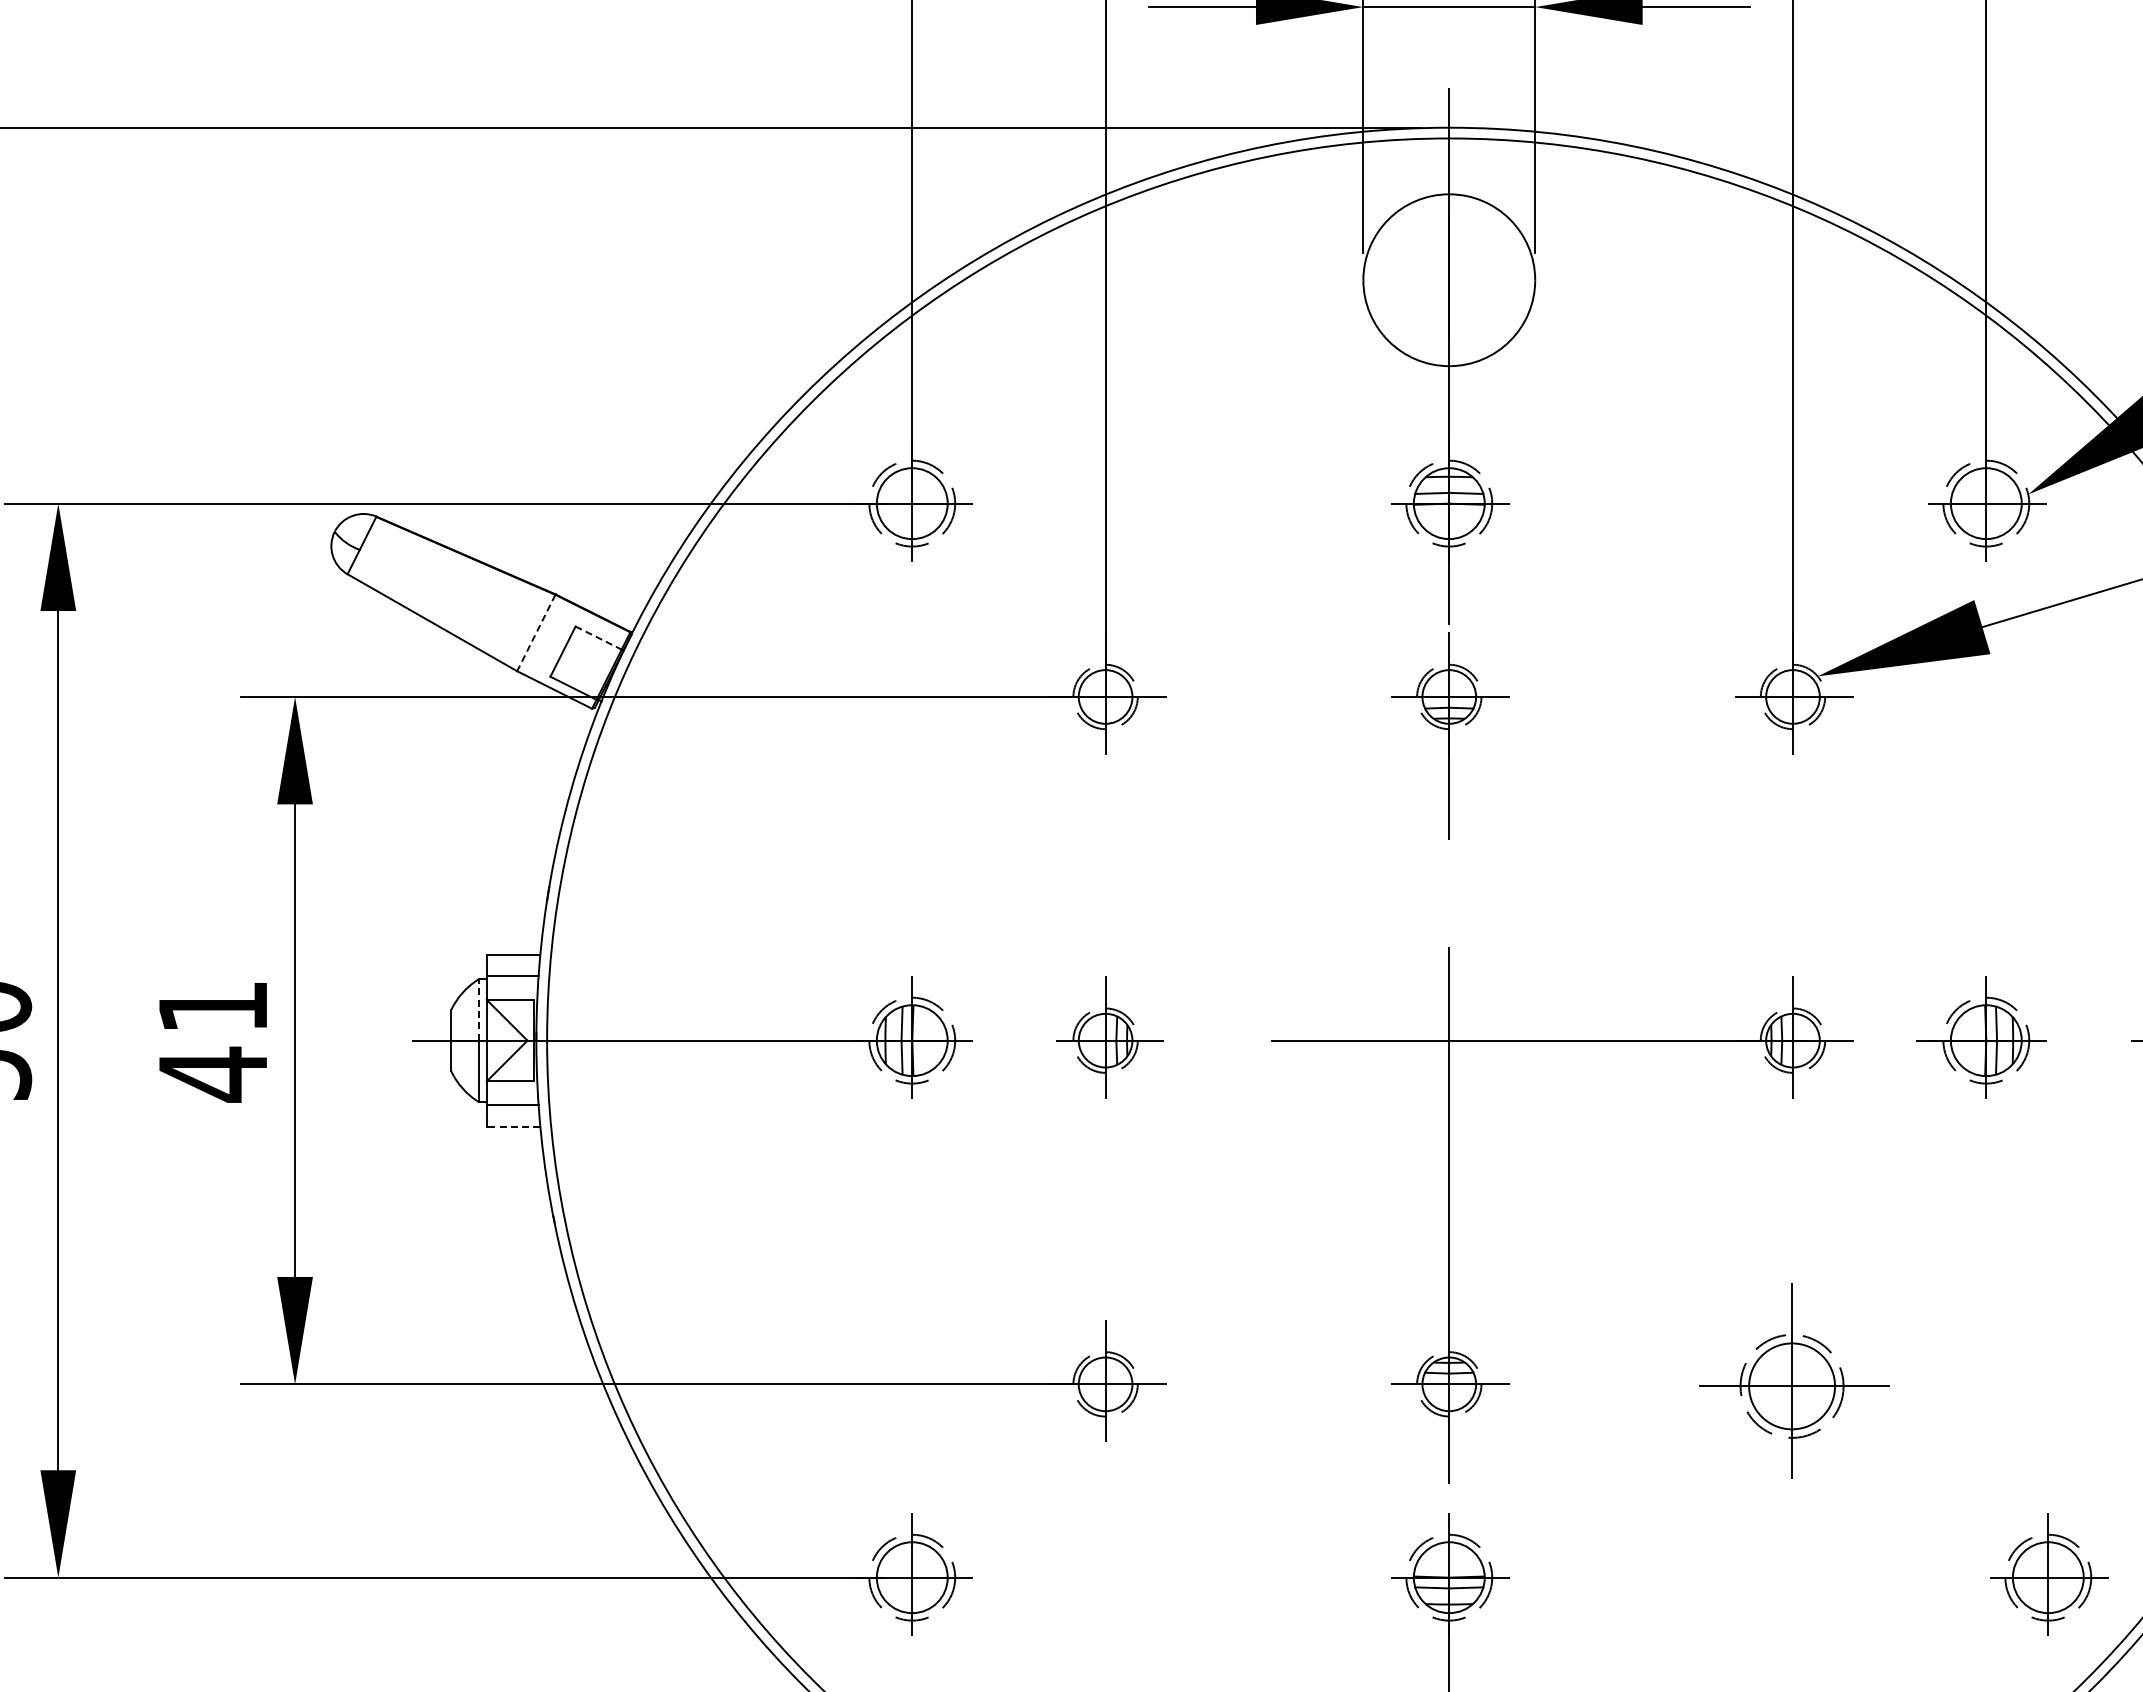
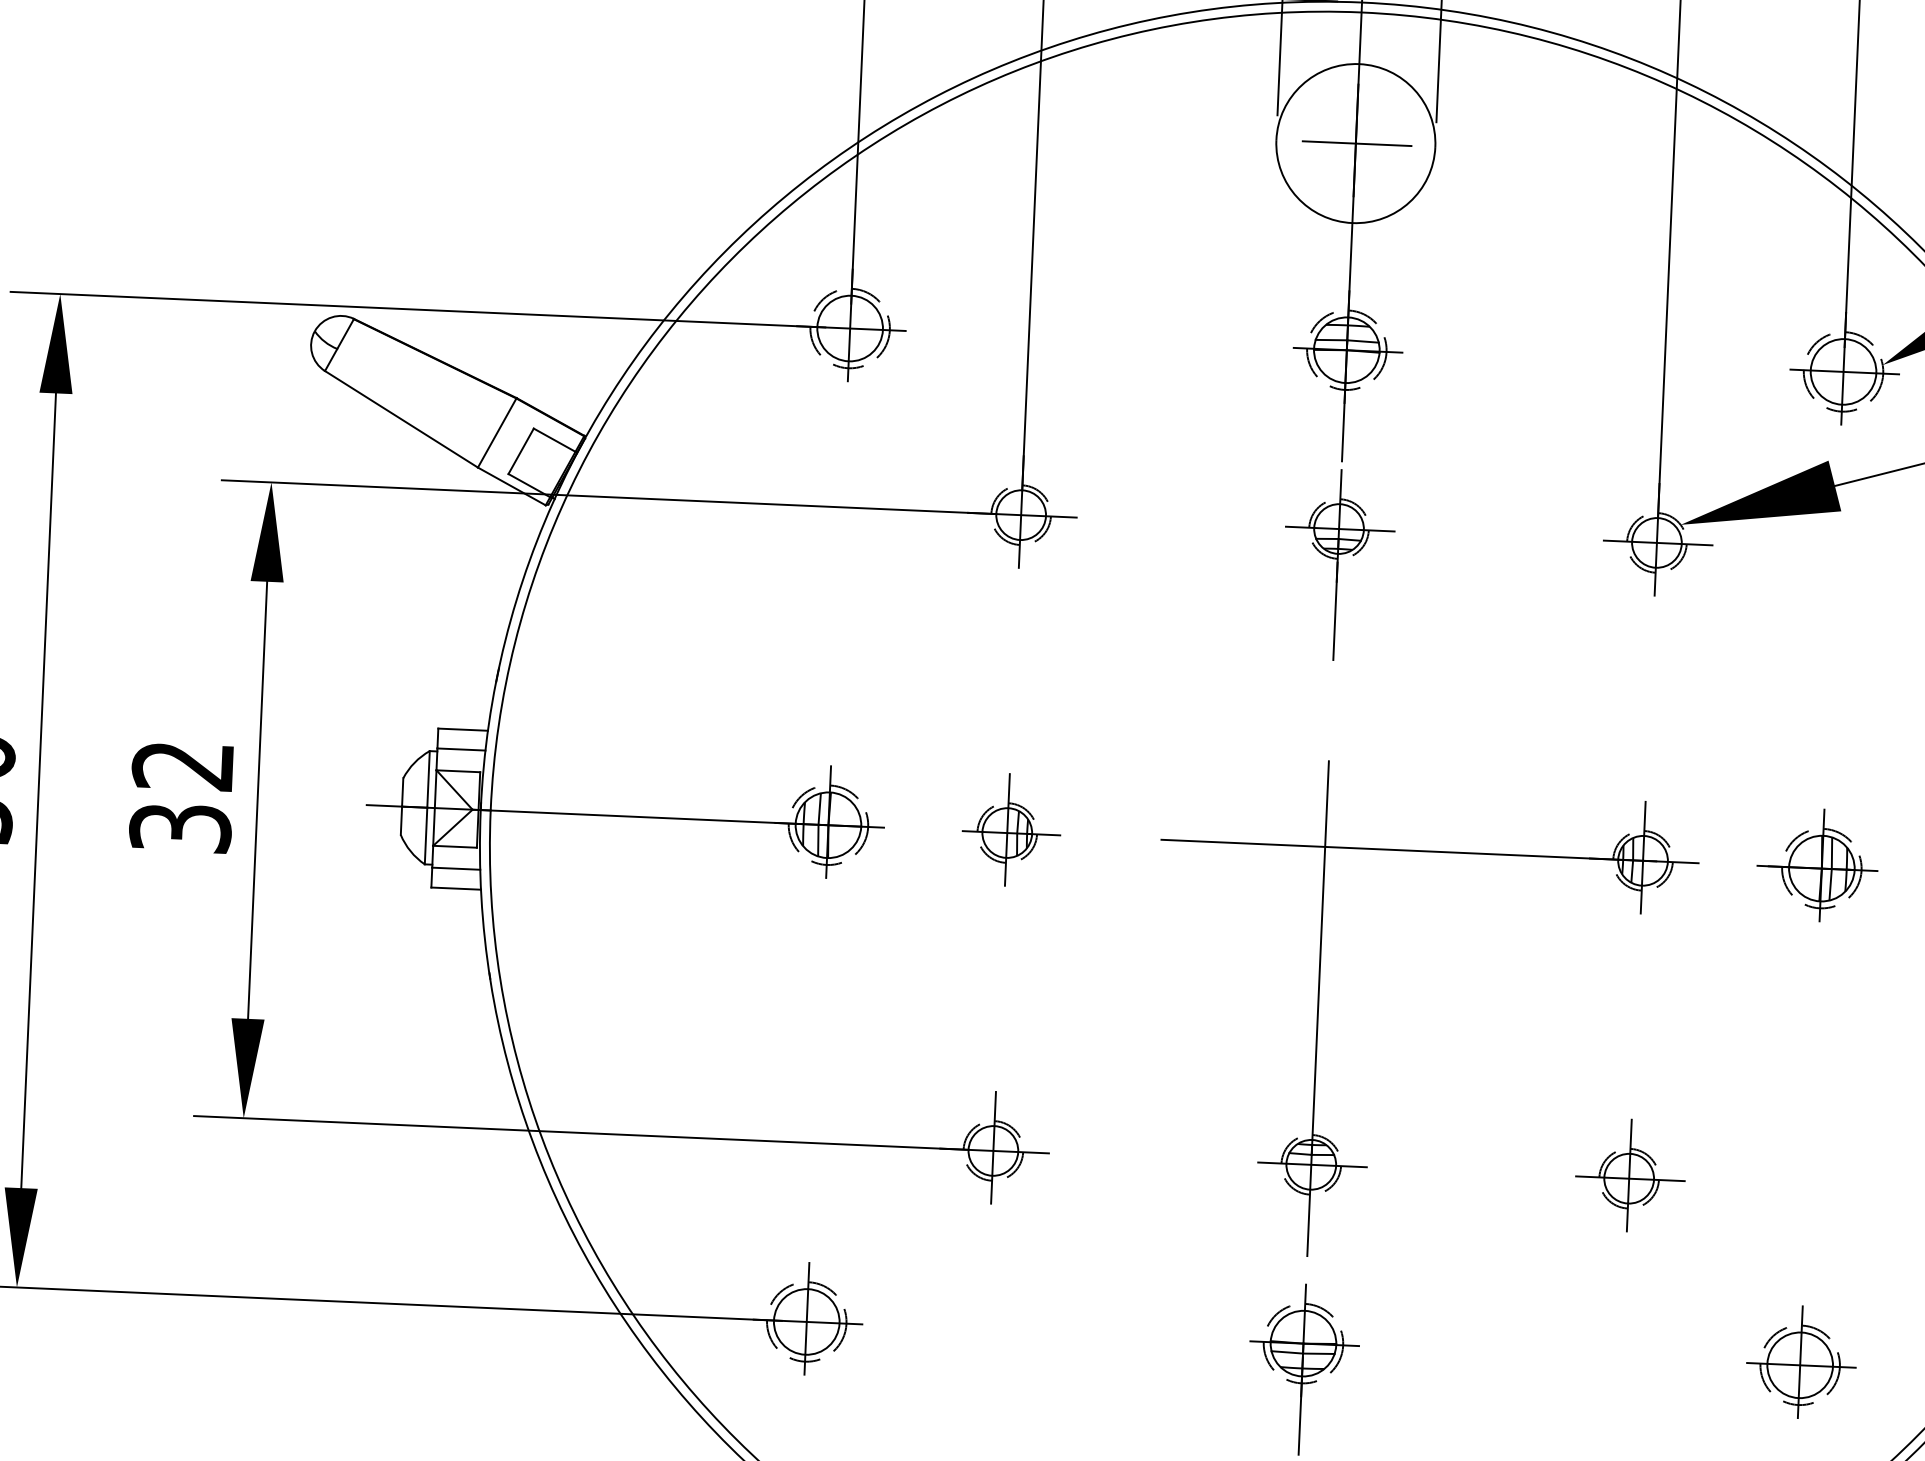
line: (1450, 280) -> (1356, 143), added
line: (536, 633) -> (497, 433), dashed -> solid
line: (598, 638) -> (554, 440), dashed -> solid
line: (478, 1010) -> (428, 779), dashed -> solid
text: (212, 1042) -> (181, 798), 41 -> 32
line: (513, 1126) -> (456, 888), dashed -> solid
part: (1794, 1380) -> (1630, 1175), size x0.62
part: (2049, 1574) -> (1801, 1362), moved

